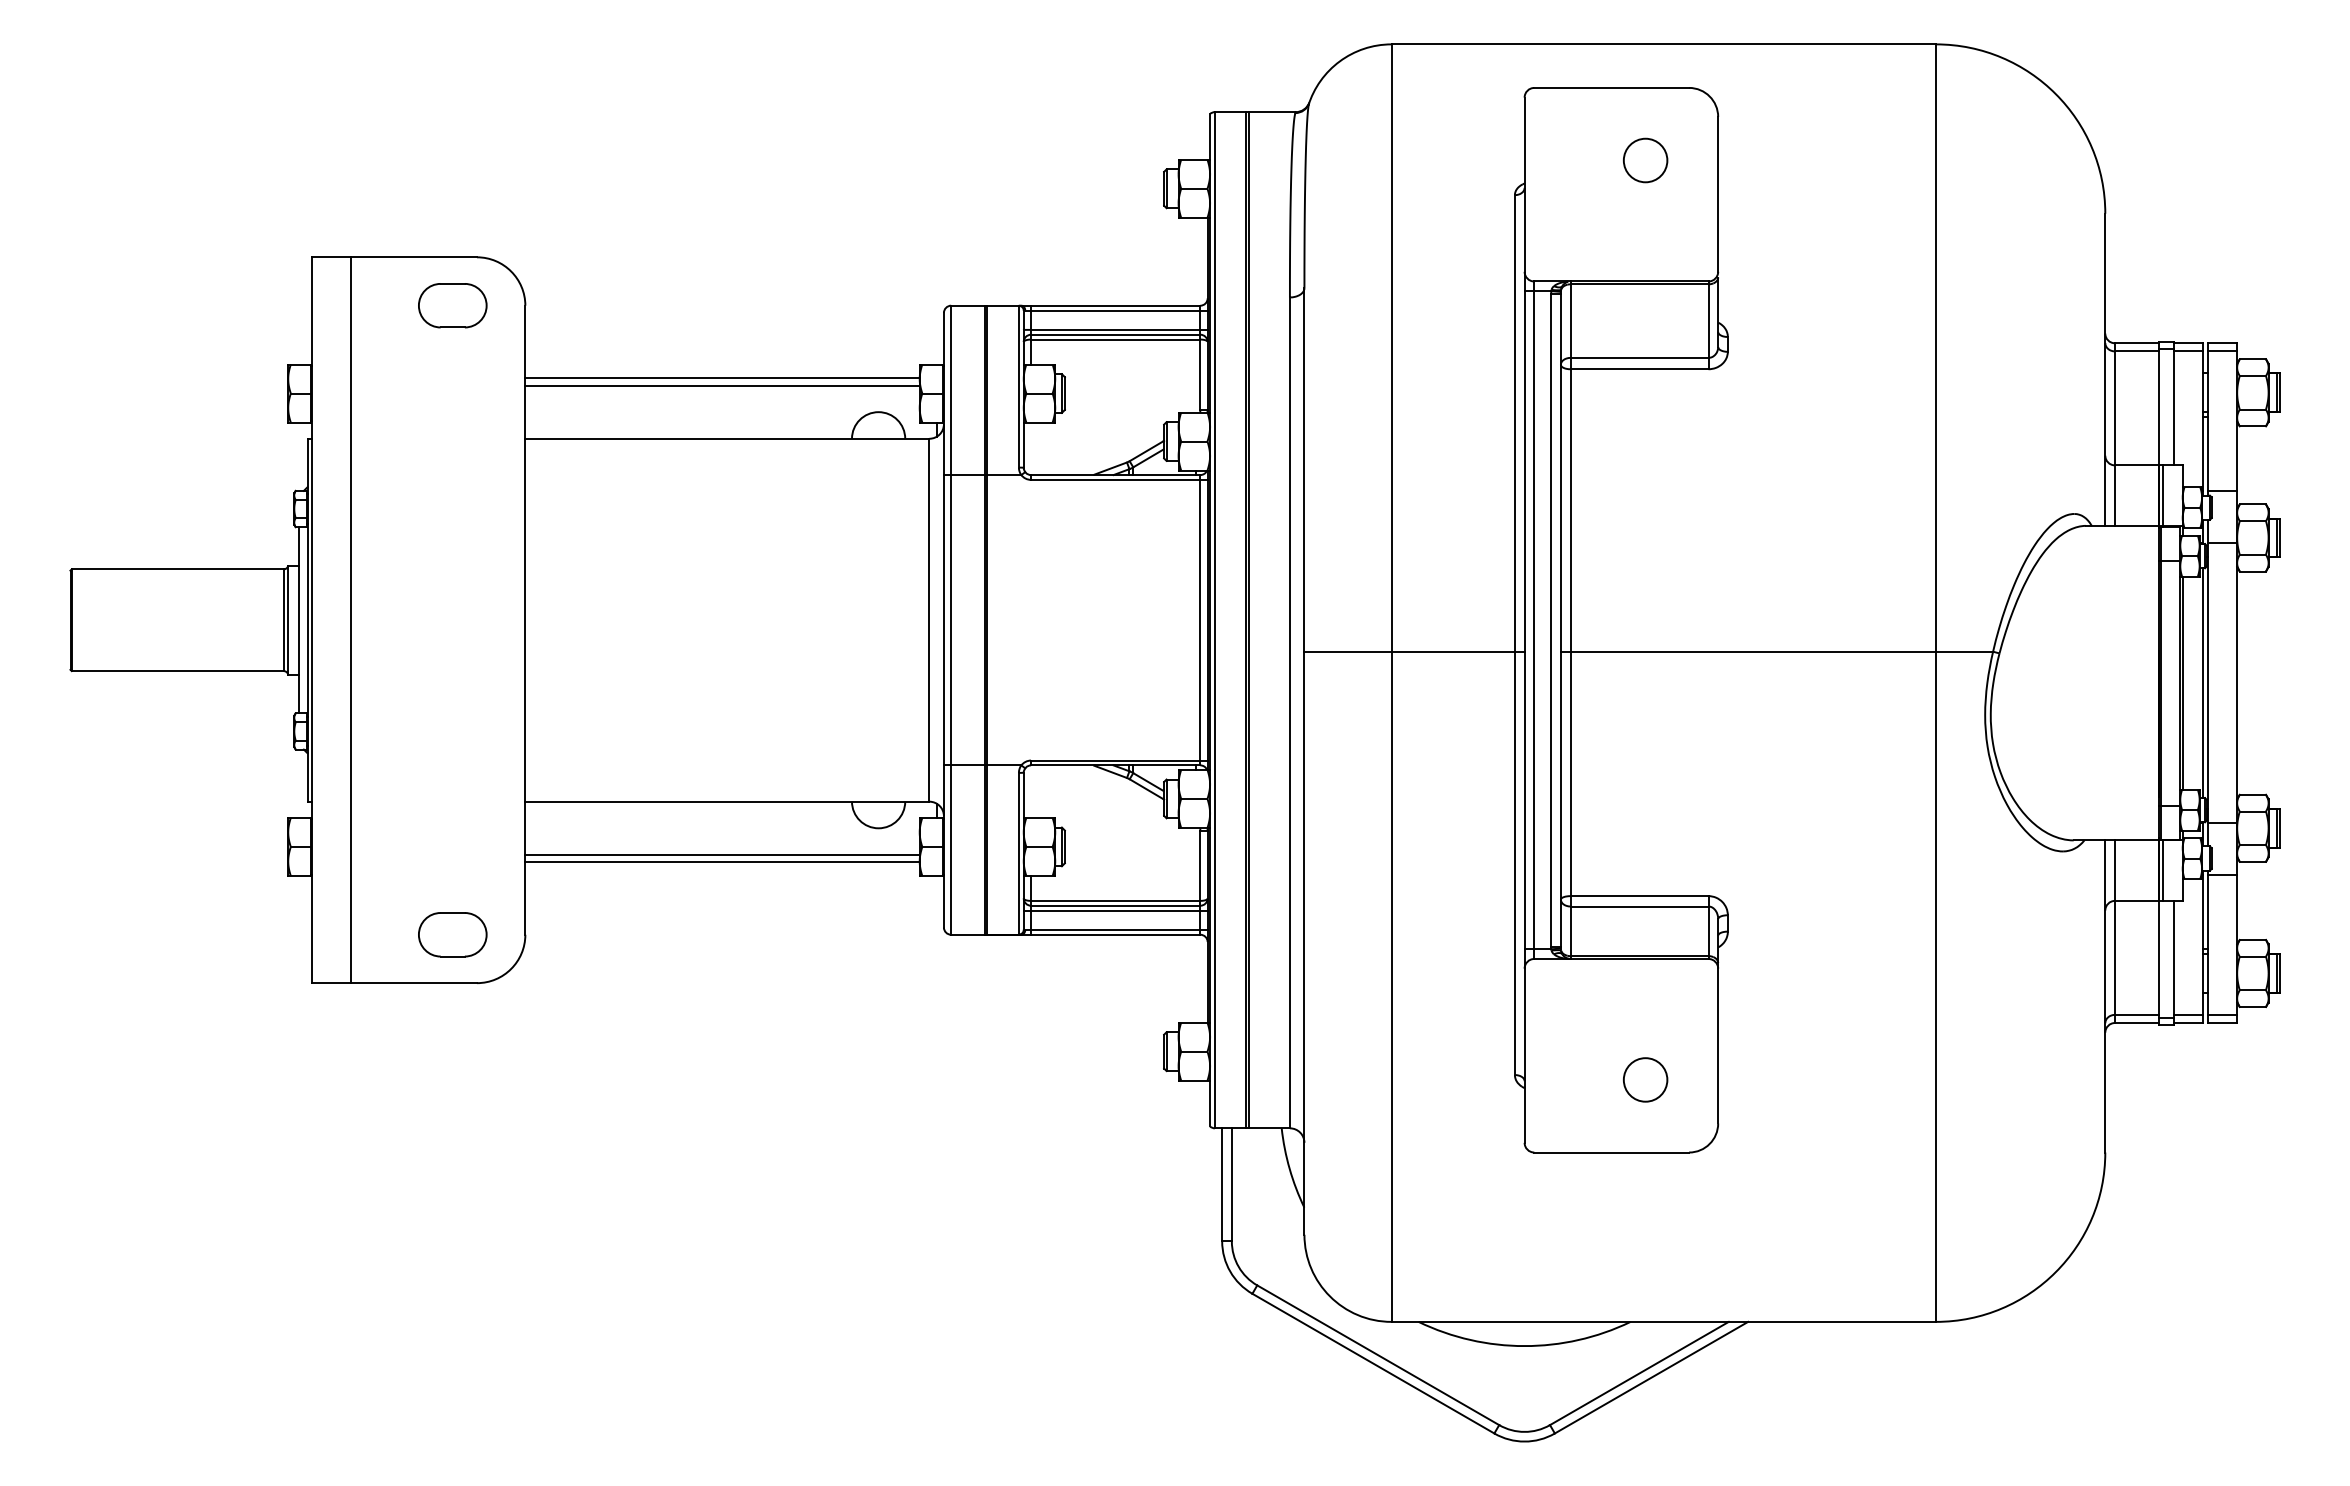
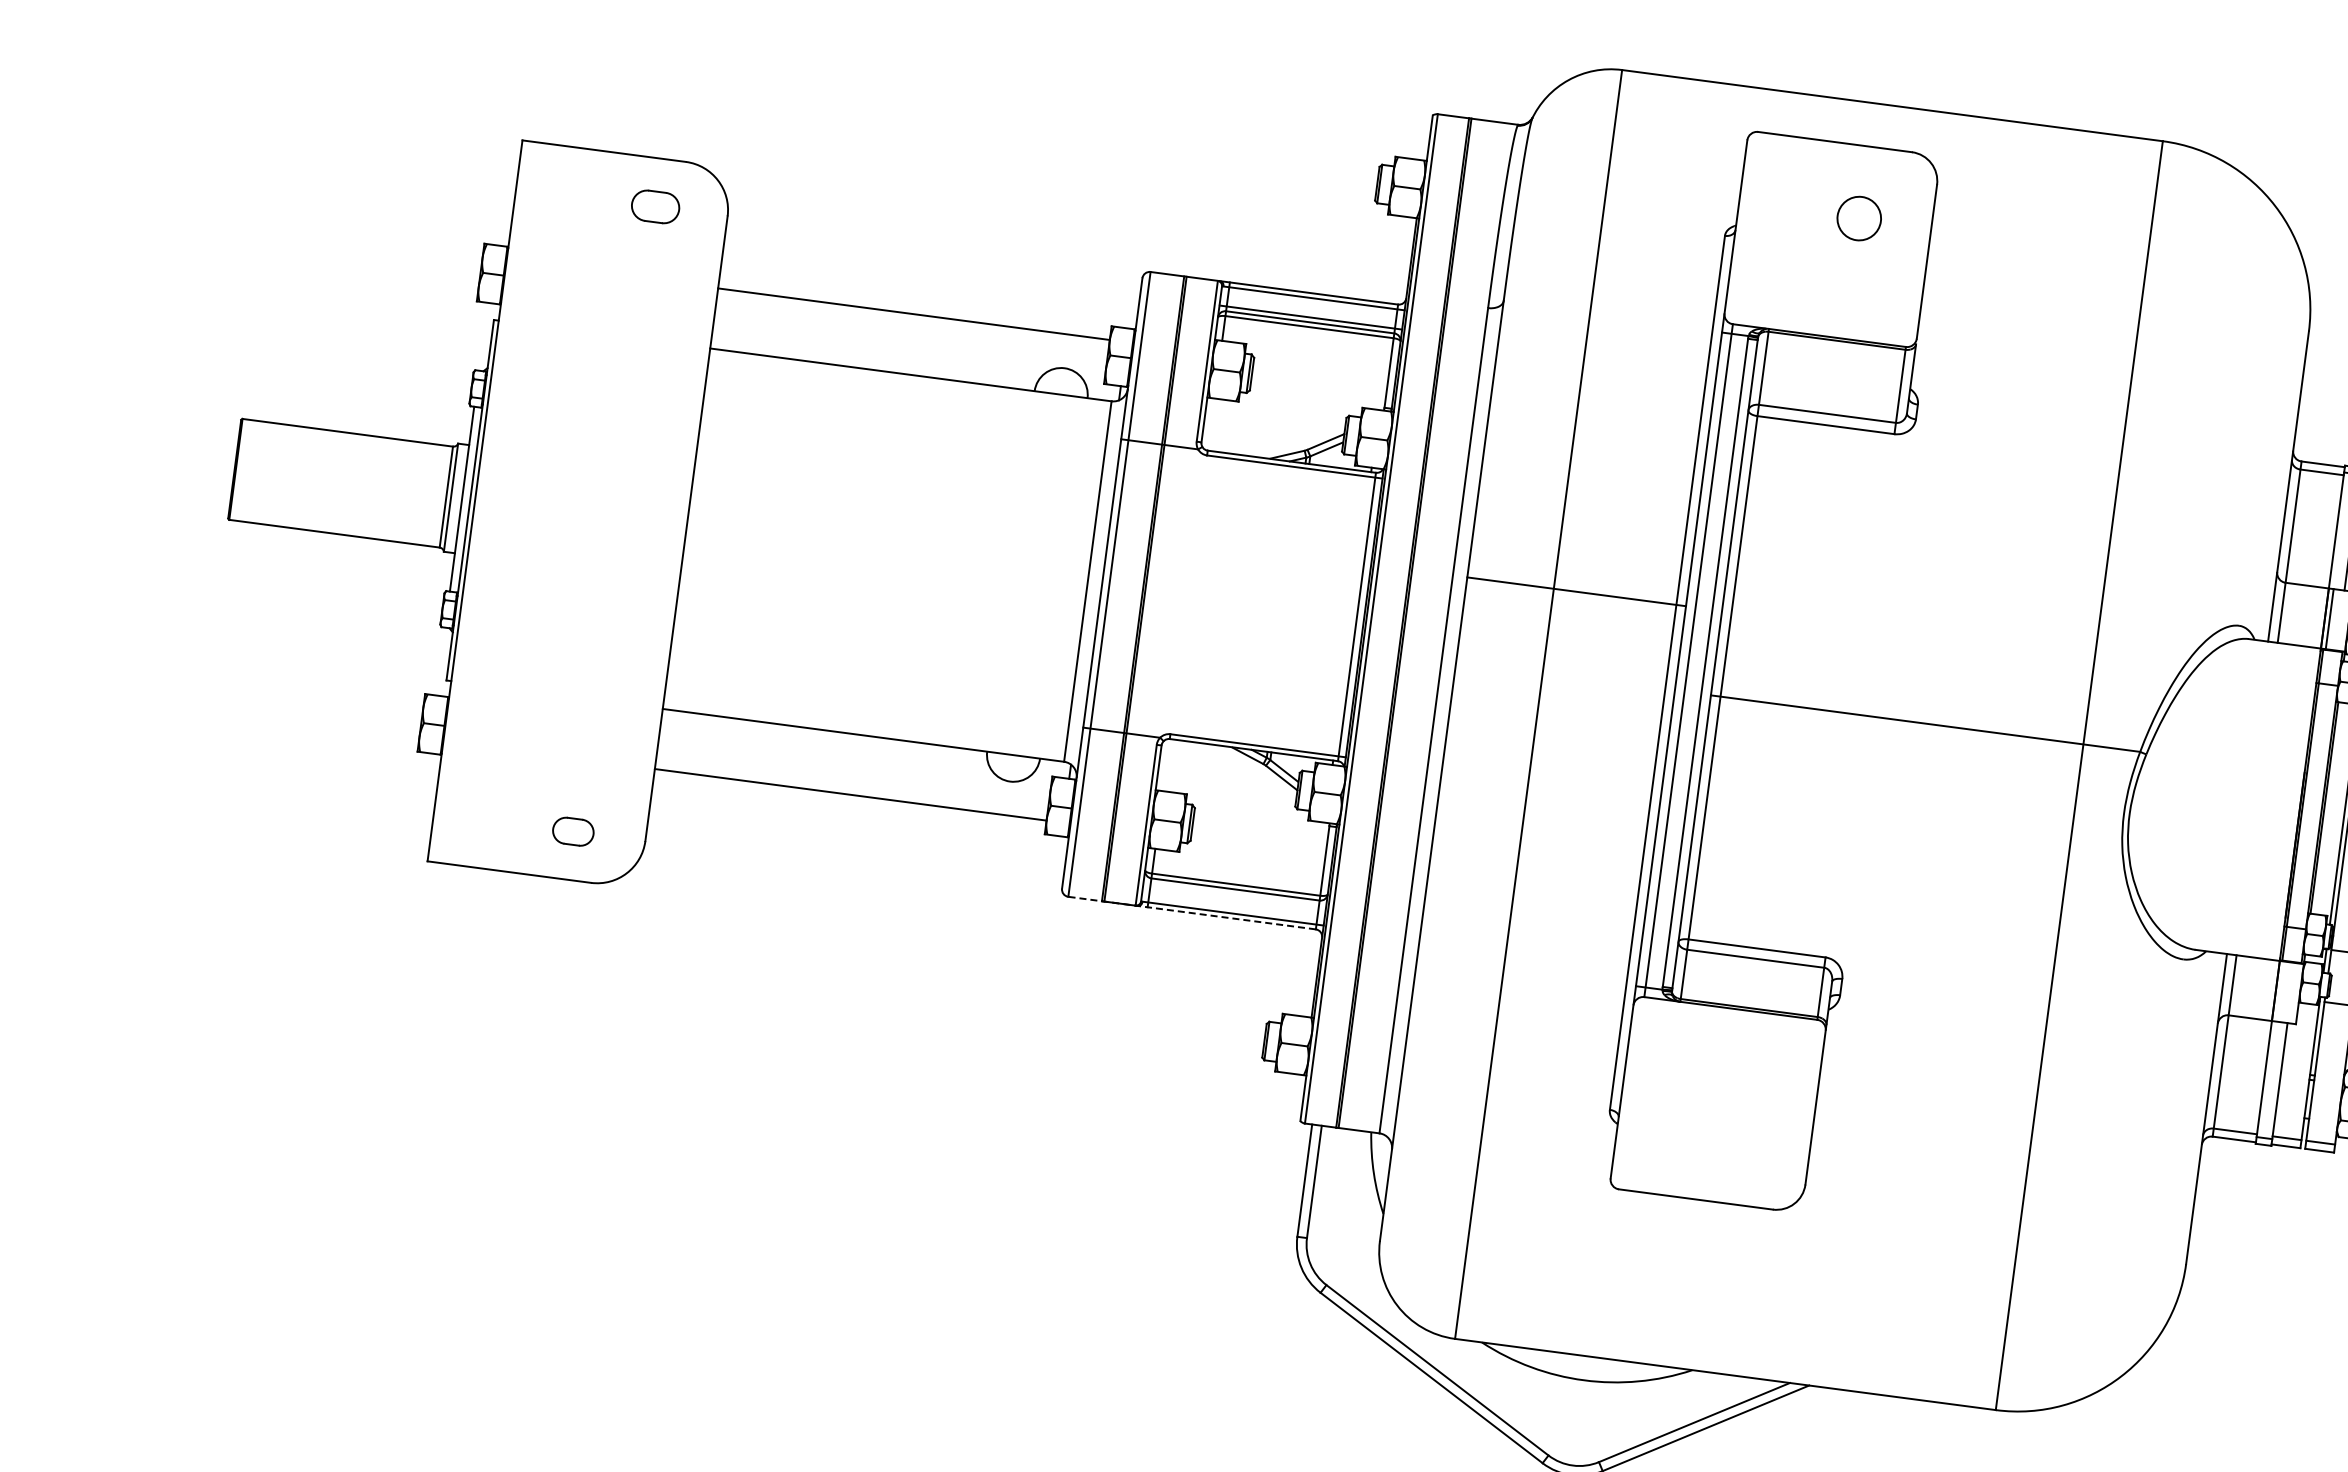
part: (452, 305) -> (655, 206), size x0.7
line: (722, 385) -> (913, 321), removed
line: (351, 620) -> (513, 506), removed
line: (1414, 651) -> (1576, 591), moved
line: (722, 854) -> (851, 787), removed
line: (2163, 869) -> (2280, 990), removed
line: (1115, 910) -> (1234, 894), removed
part: (452, 934) -> (573, 831), size x0.6
line: (1075, 934) -> (1191, 912), solid -> dashed
circle: (1645, 1079) -> (1739, 1131), removed

